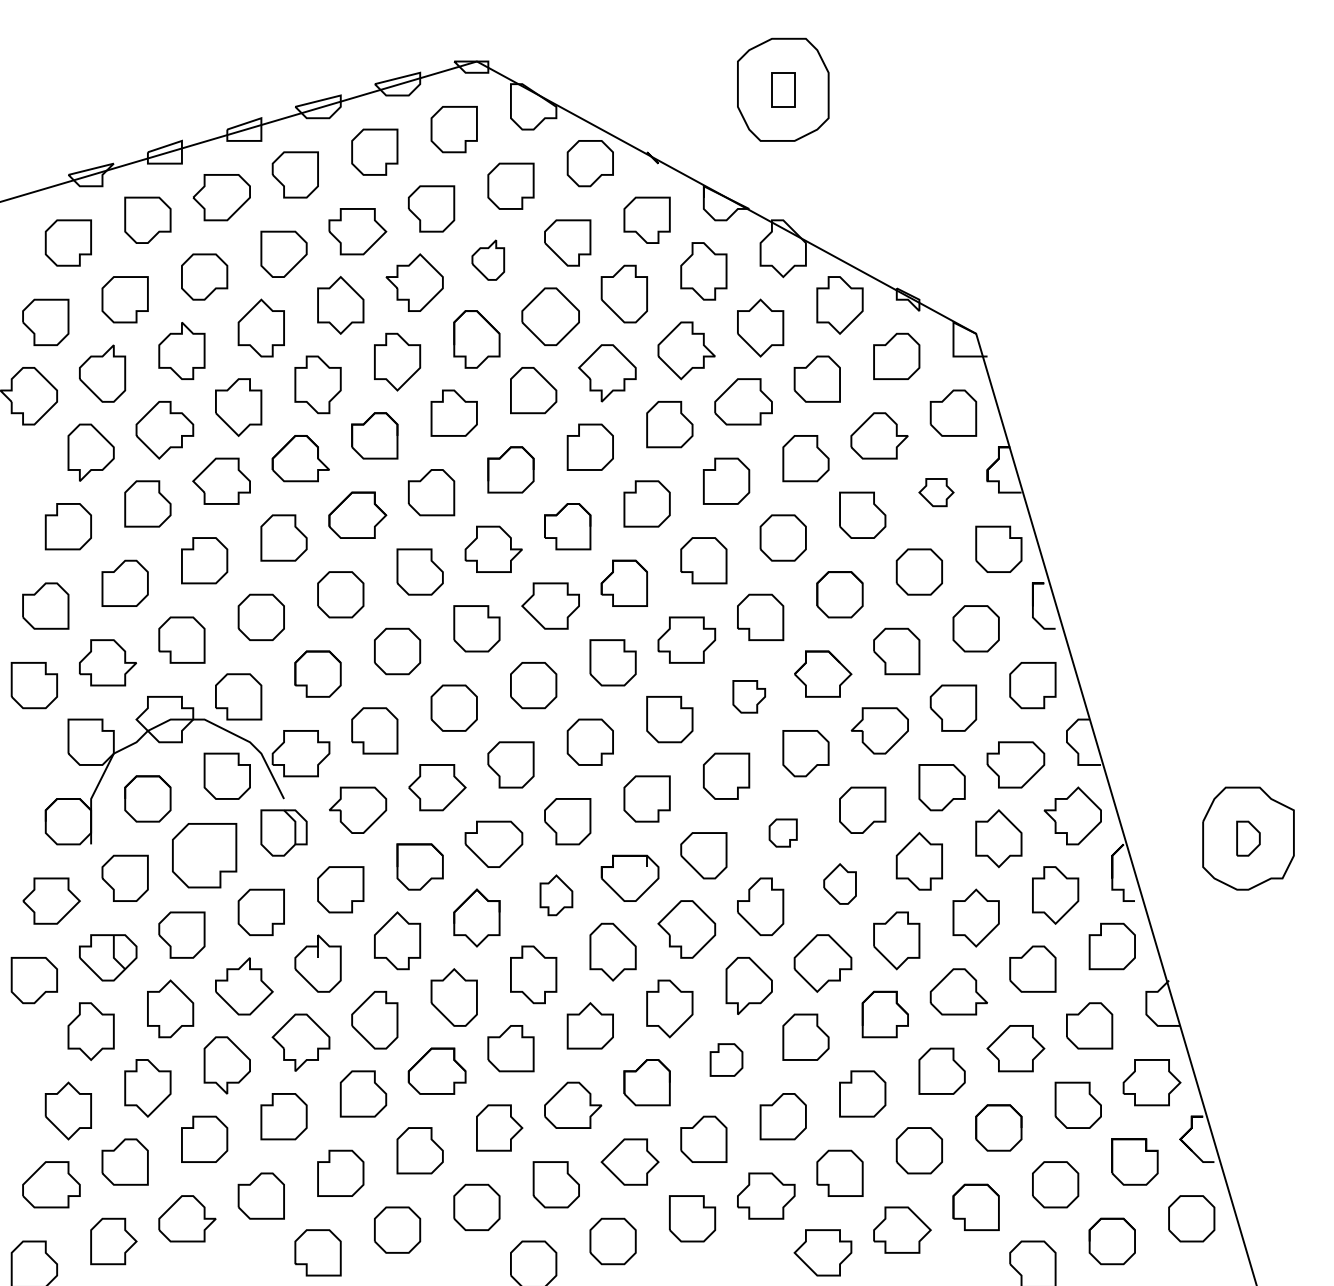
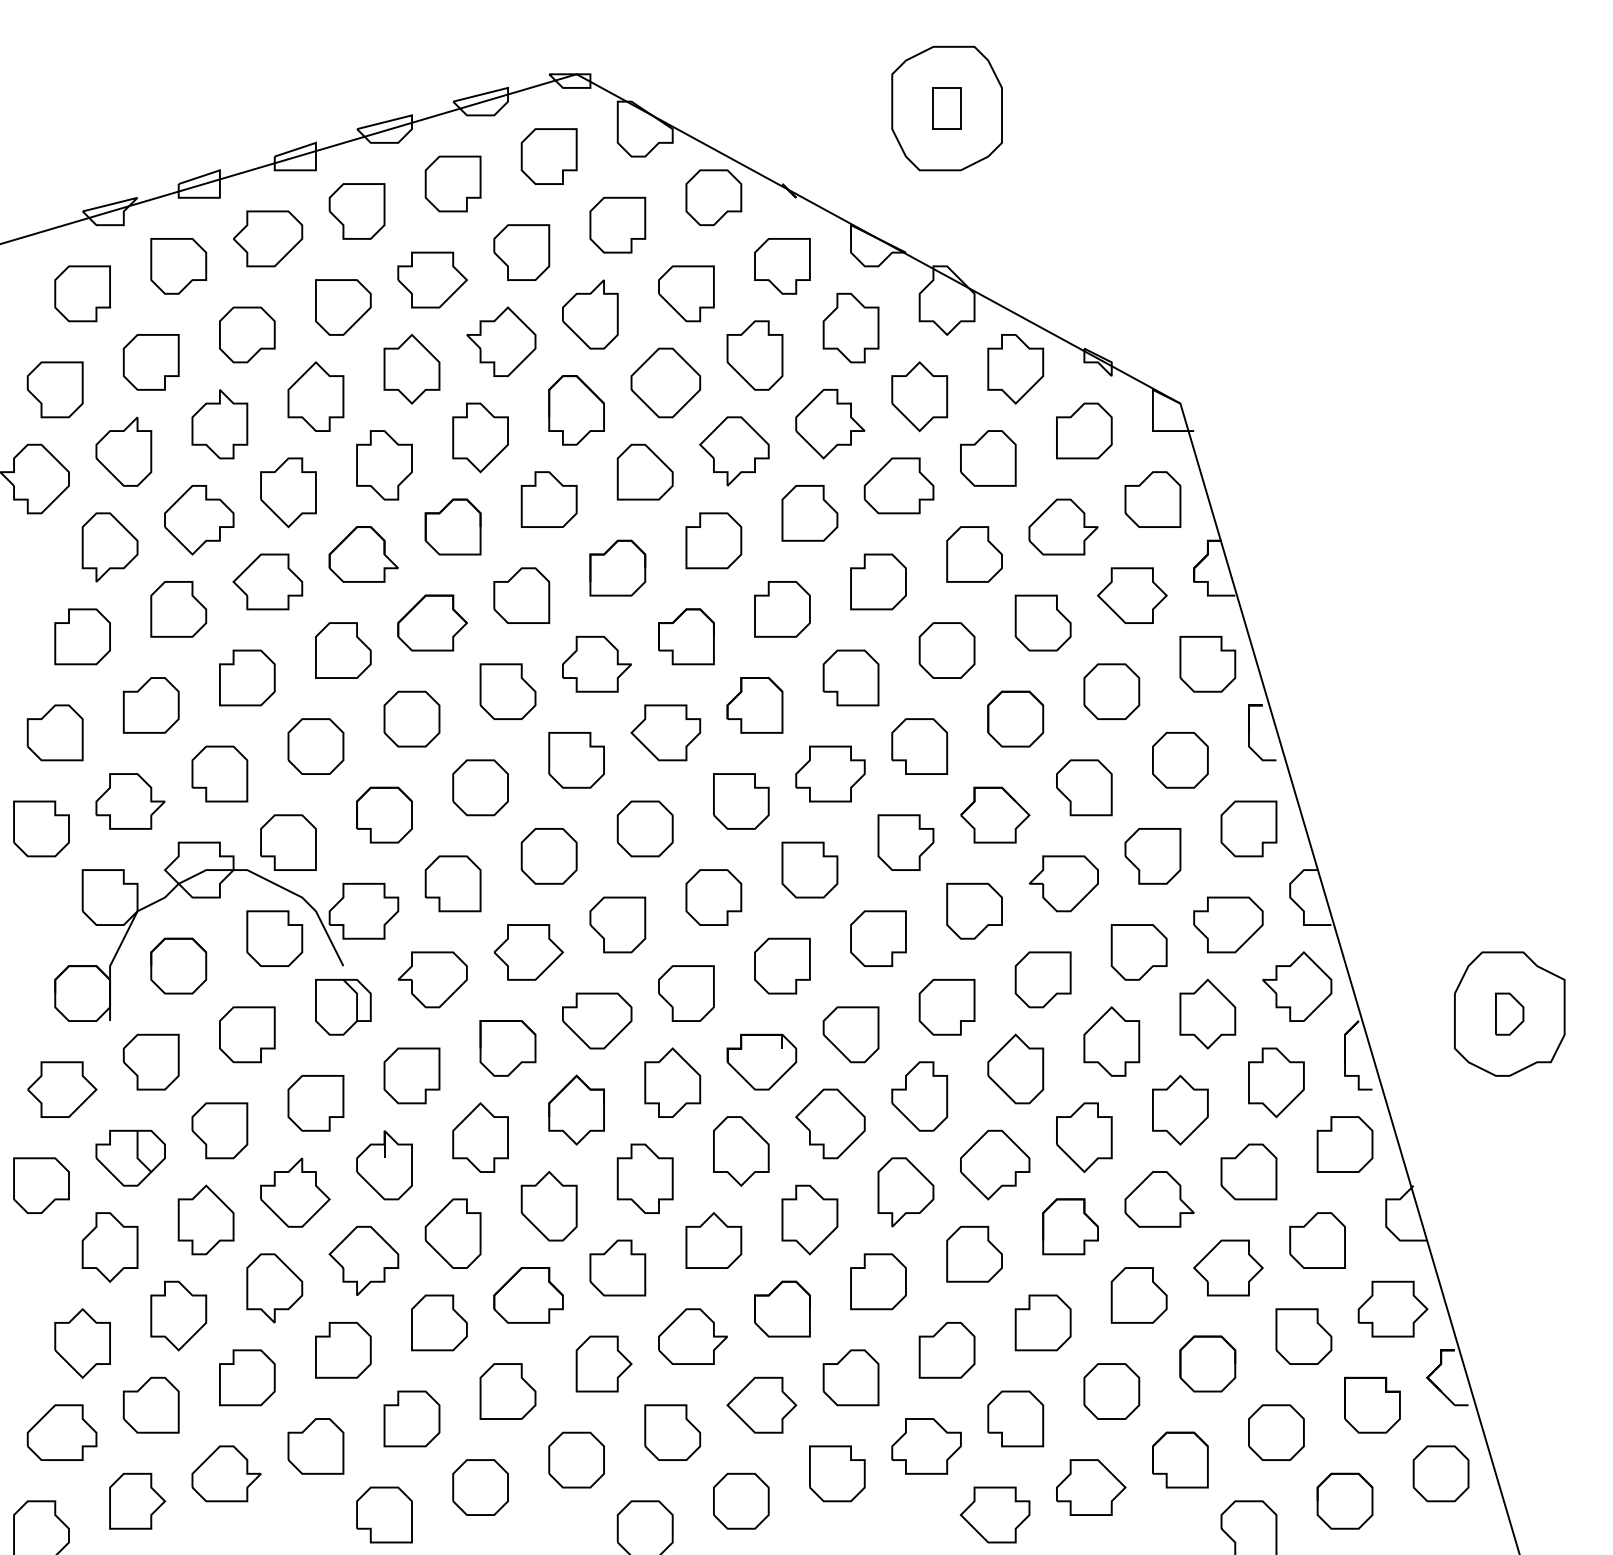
part: (488, 260) -> (590, 314), size x1.43
part: (936, 492) -> (1132, 595), size x1.67
part: (748, 696) -> (905, 842), size x1.43
part: (782, 833) -> (946, 1007), size x1.67
part: (204, 855) -> (247, 1034), size x0.71
part: (839, 883) -> (1015, 1068), size x1.43
part: (556, 895) -> (672, 1082), size x1.43
part: (726, 1059) -> (878, 1281), size x1.43

